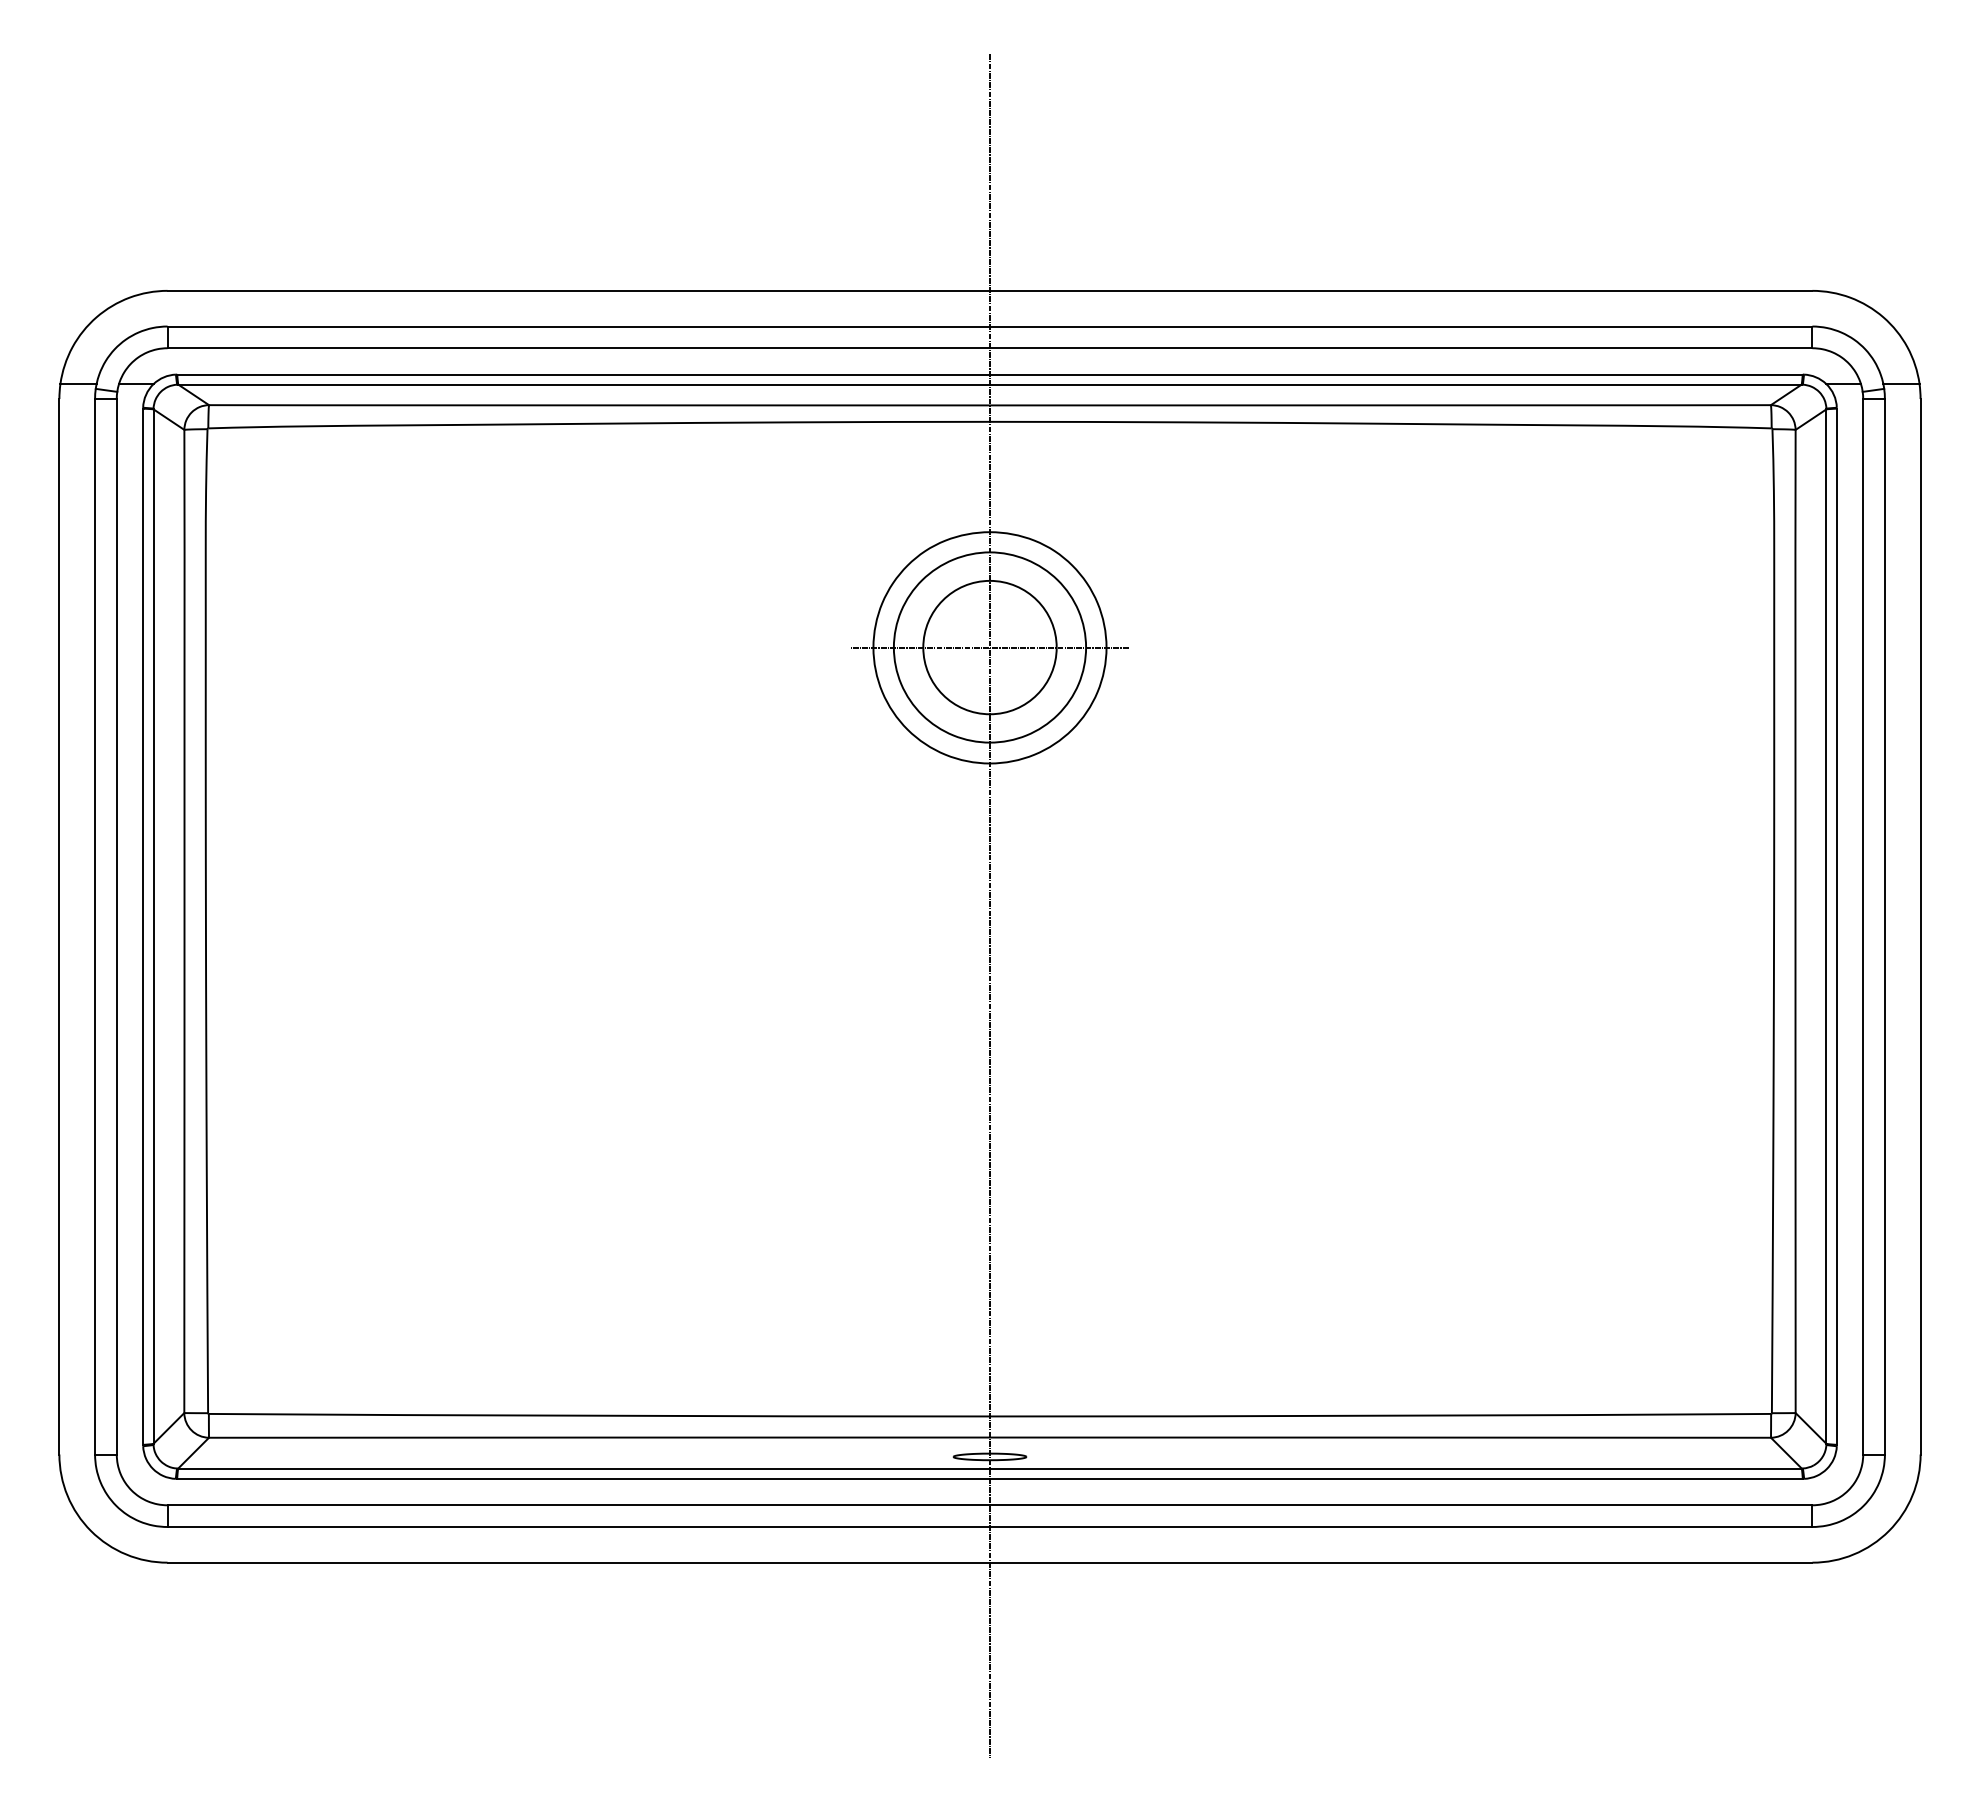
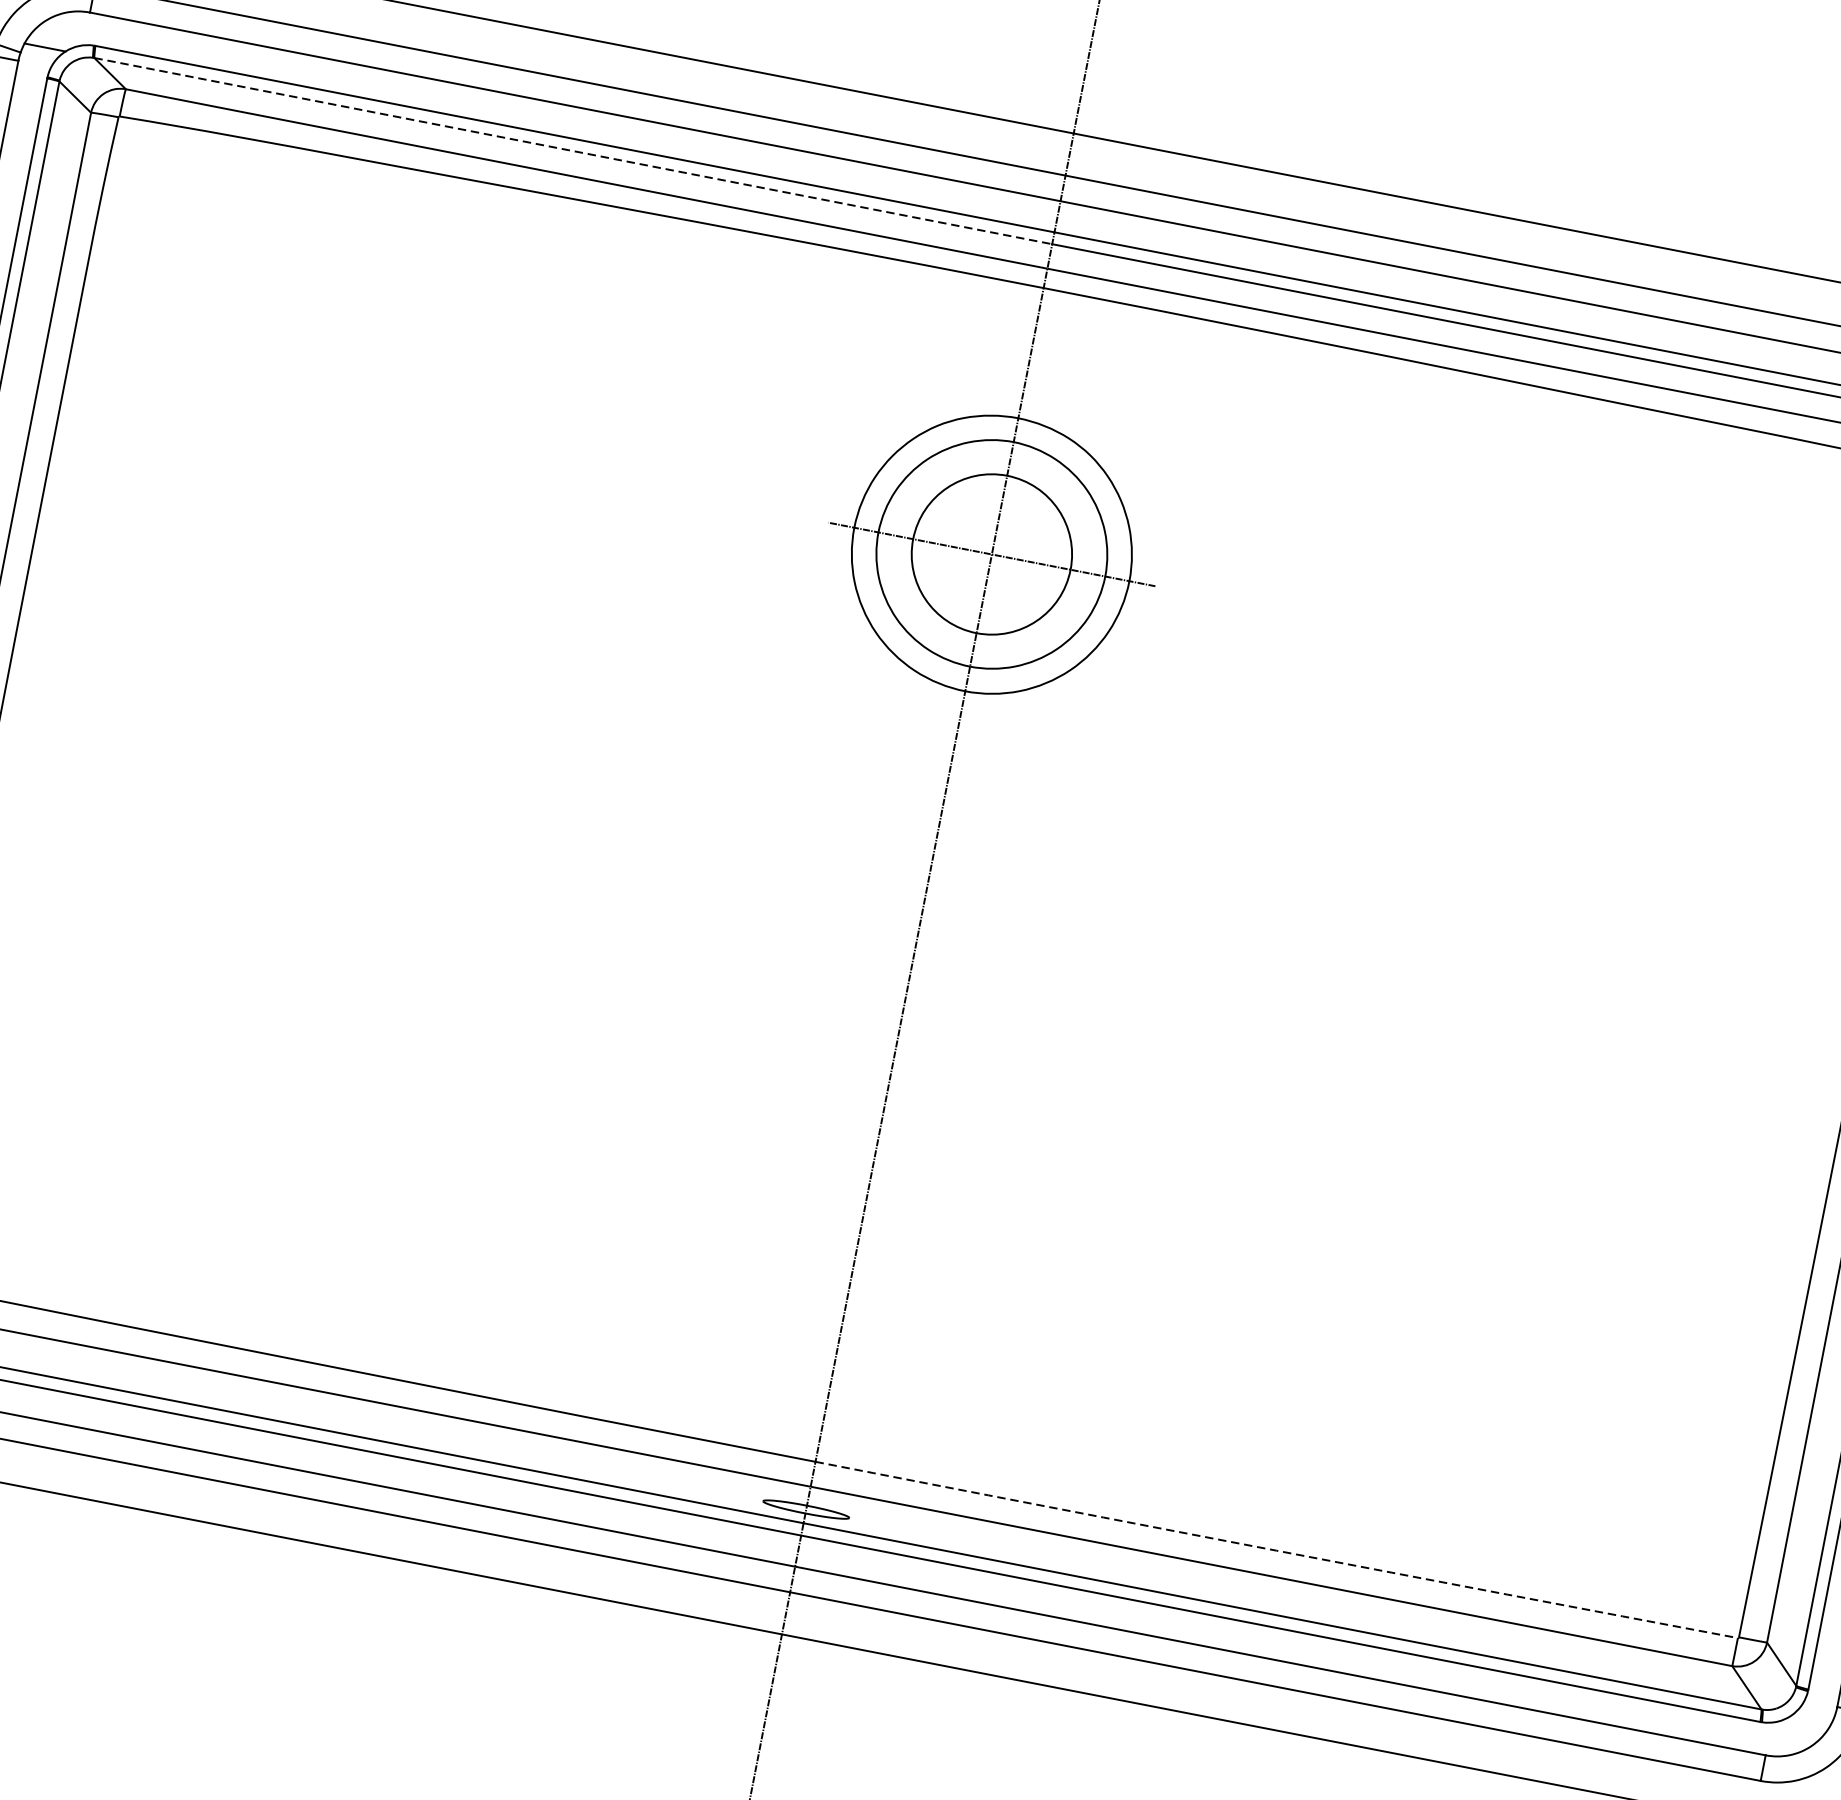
line: (584, 384) -> (573, 150), solid -> dashed
arc: (1380, 1415) -> (1276, 1550), solid -> dashed

